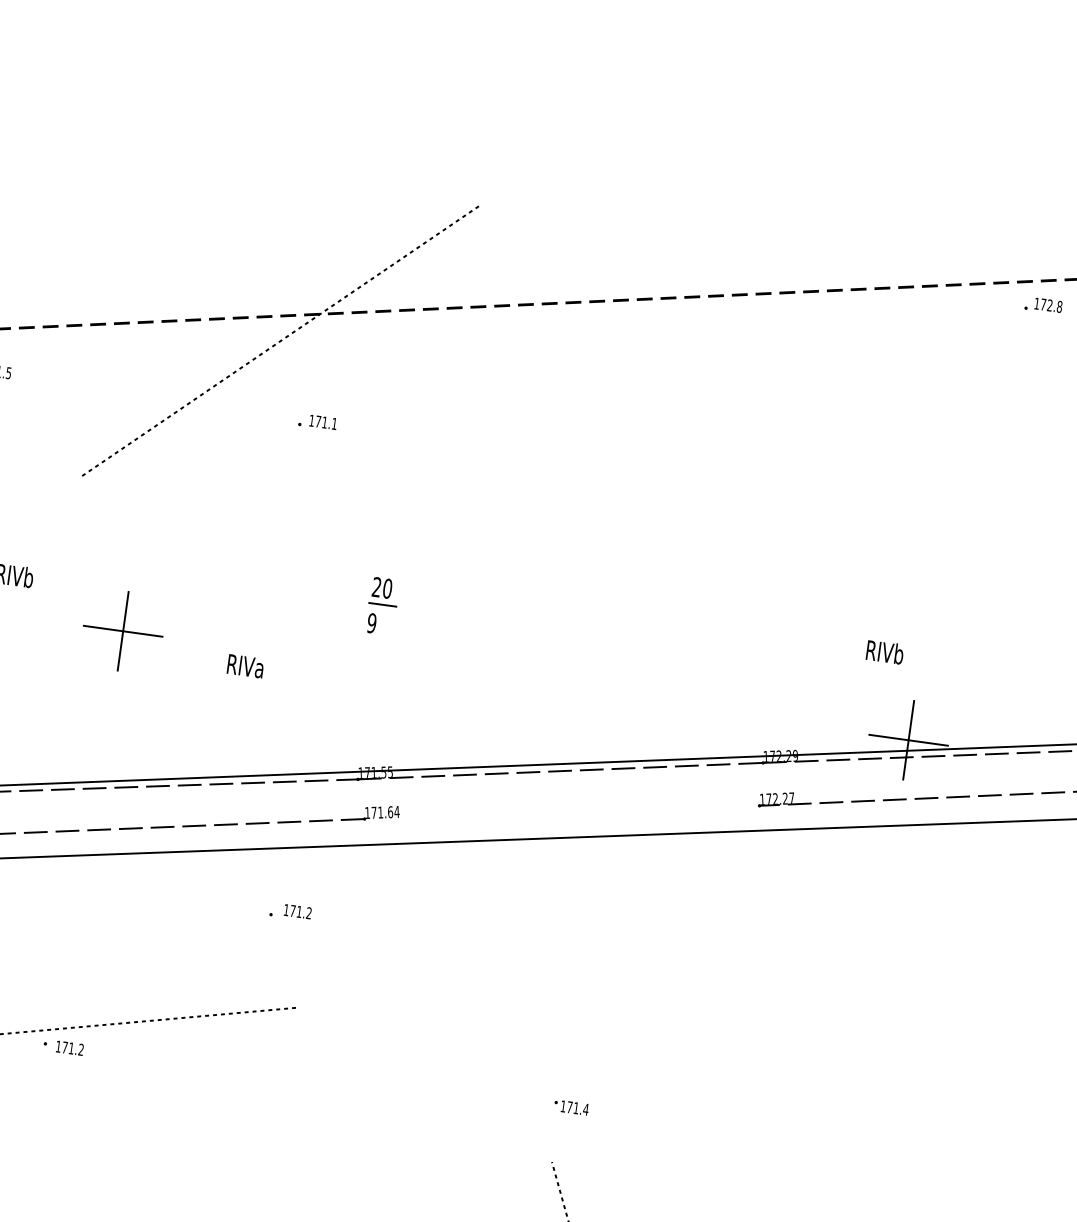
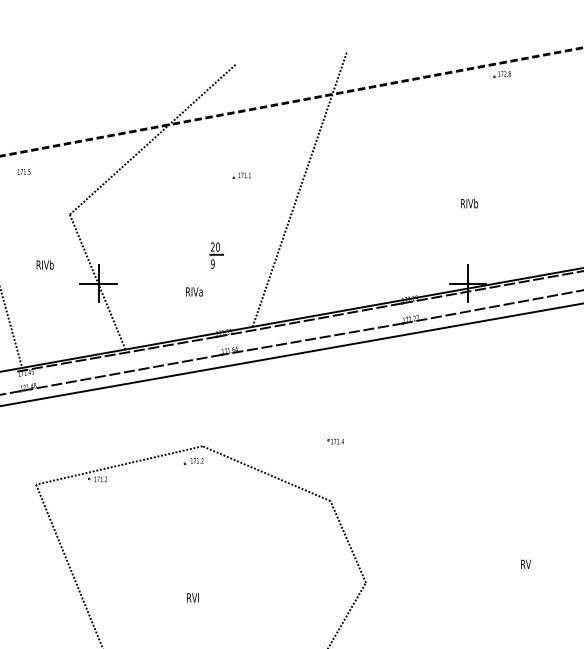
part: (316, 421) -> (241, 175), moved
line: (578, 488) -> (299, 188), added
line: (121, 626) -> (97, 281), added
text: (885, 652) -> (469, 203), moved
text: (245, 665) -> (194, 291), moved
line: (561, 811) -> (312, 338), added
part: (289, 912) -> (193, 461), moved
line: (424, 1084) -> (266, 473), added
part: (570, 1107) -> (335, 441), moved

